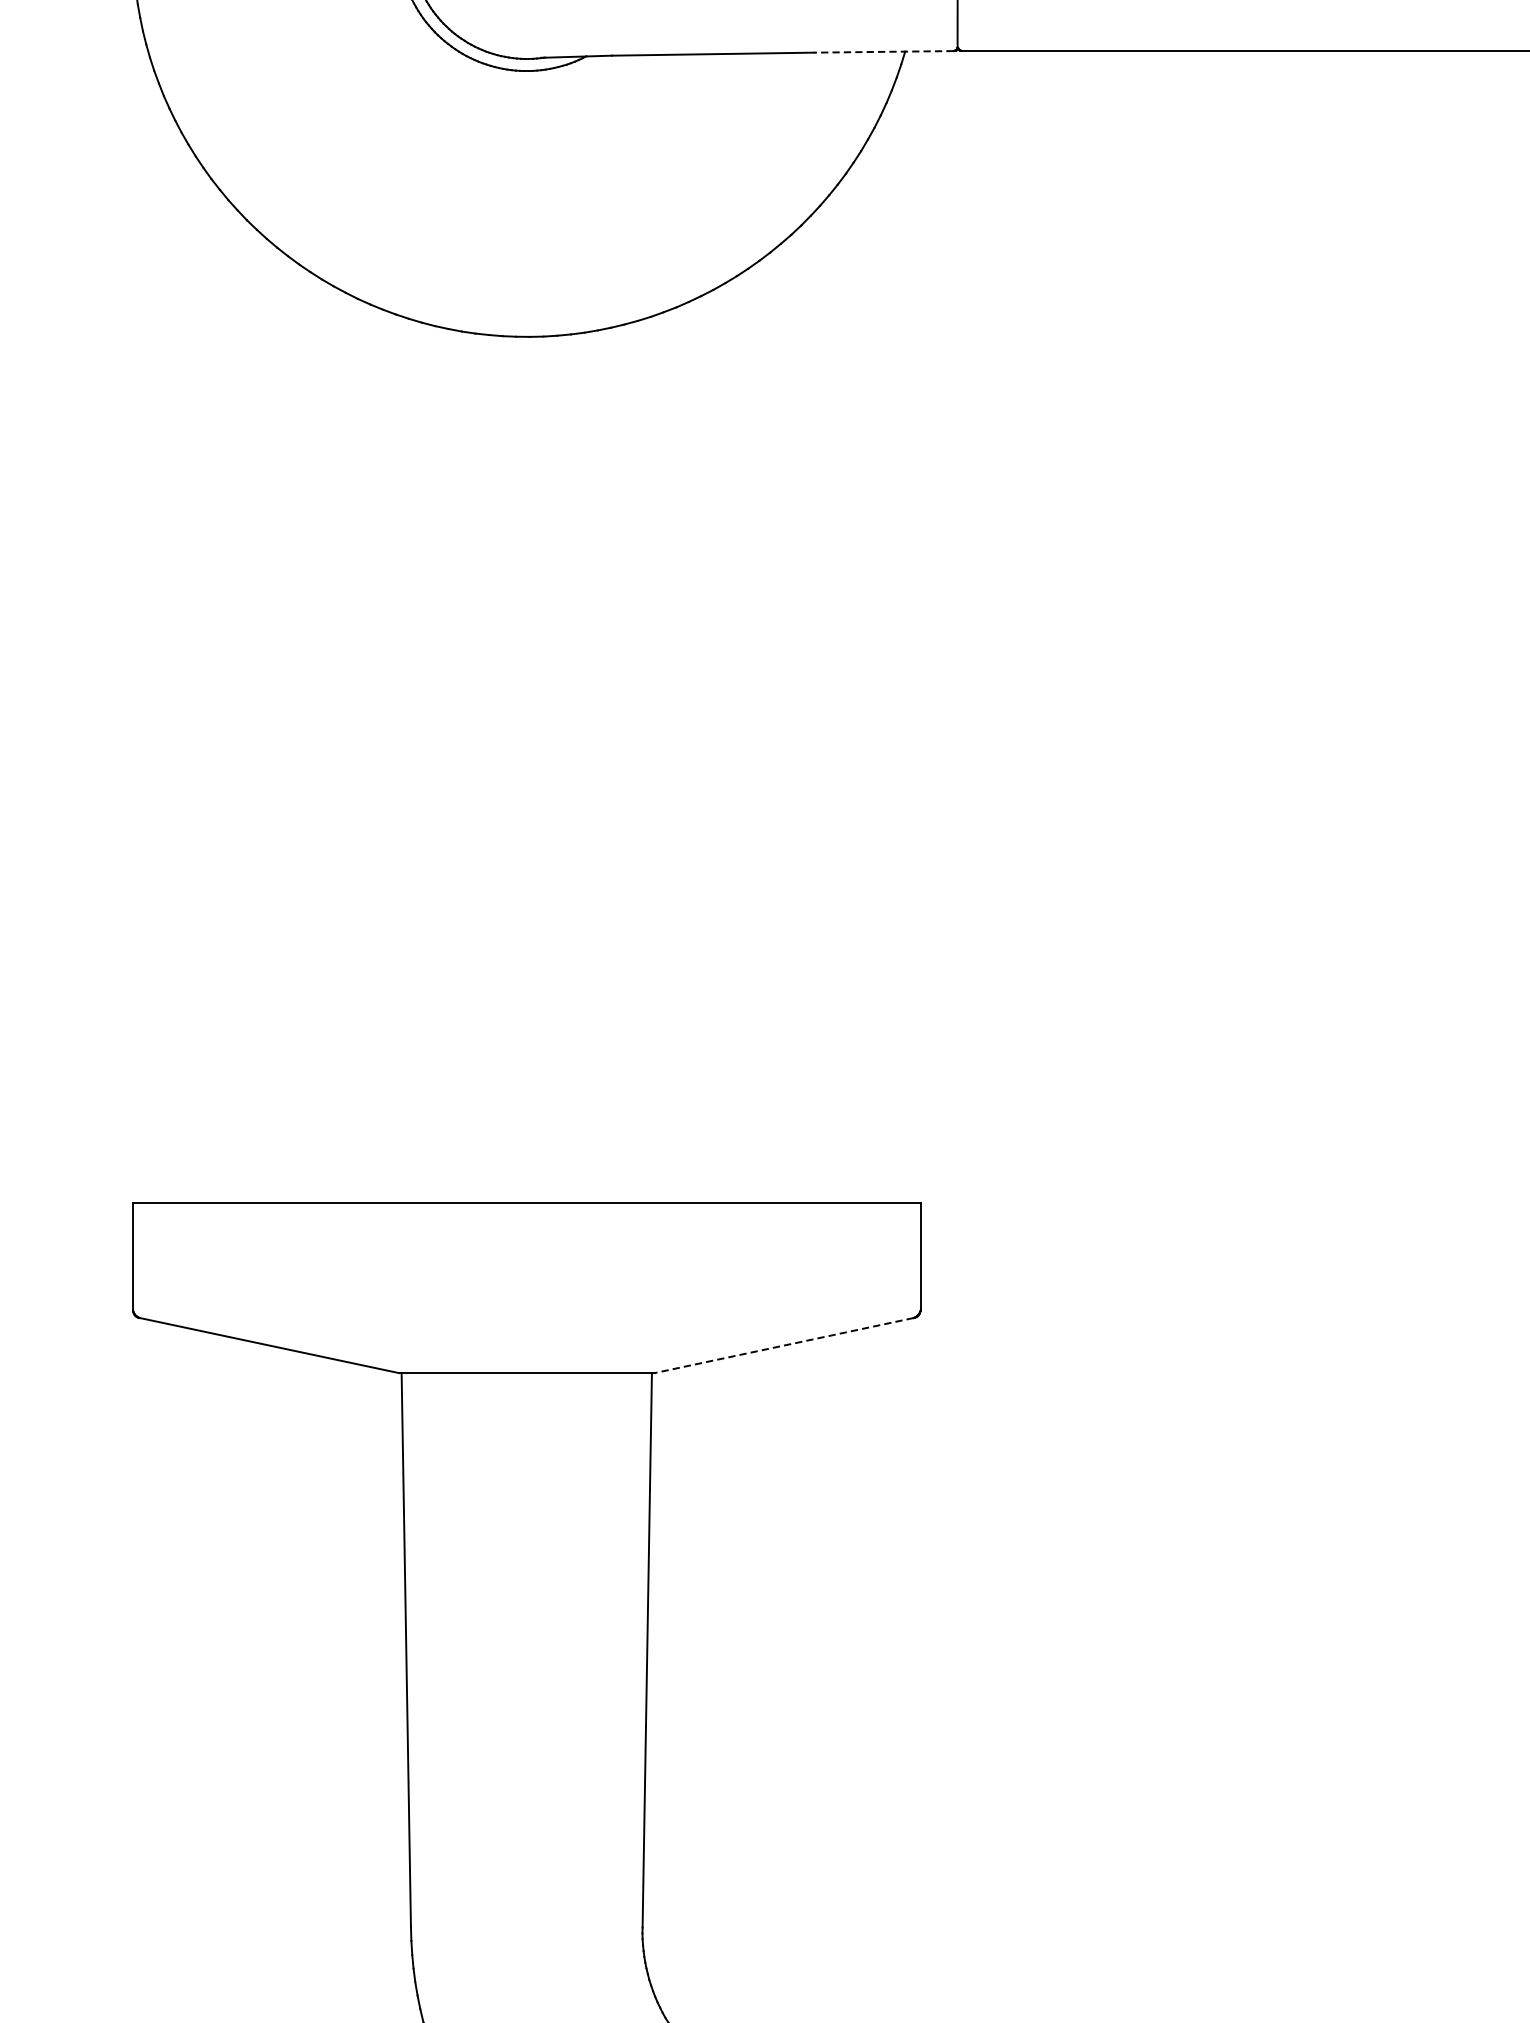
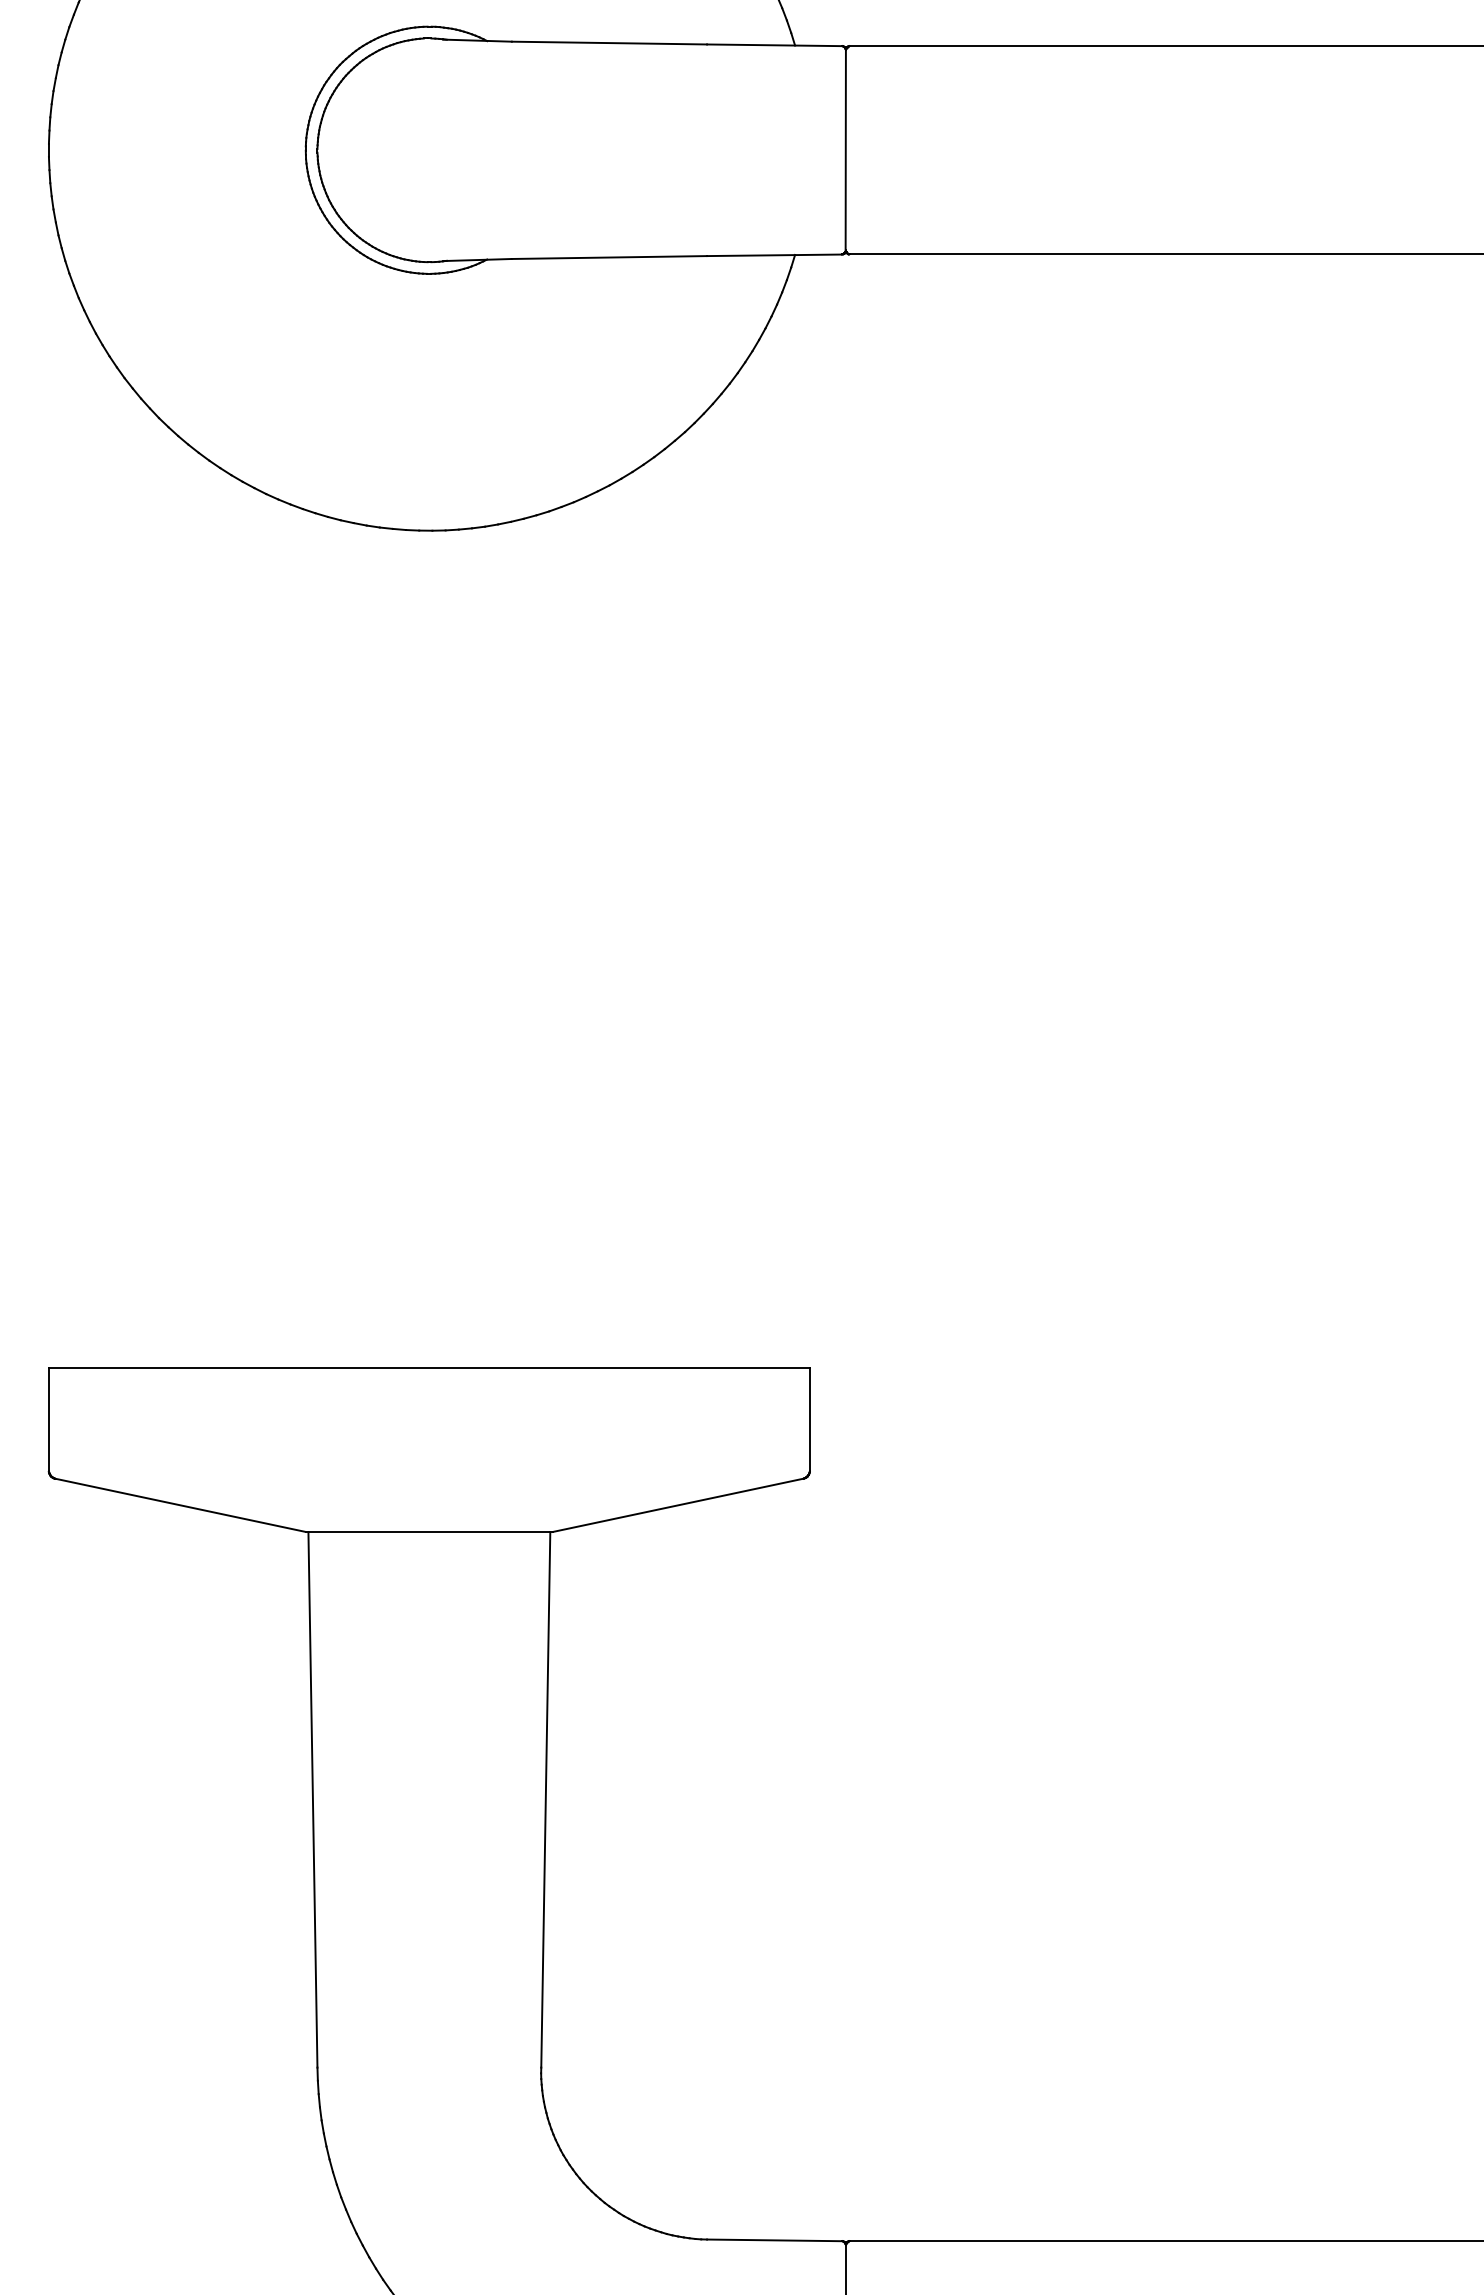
line: (882, 52) -> (773, 255), dashed -> solid
line: (784, 1345) -> (678, 1505), dashed -> solid

